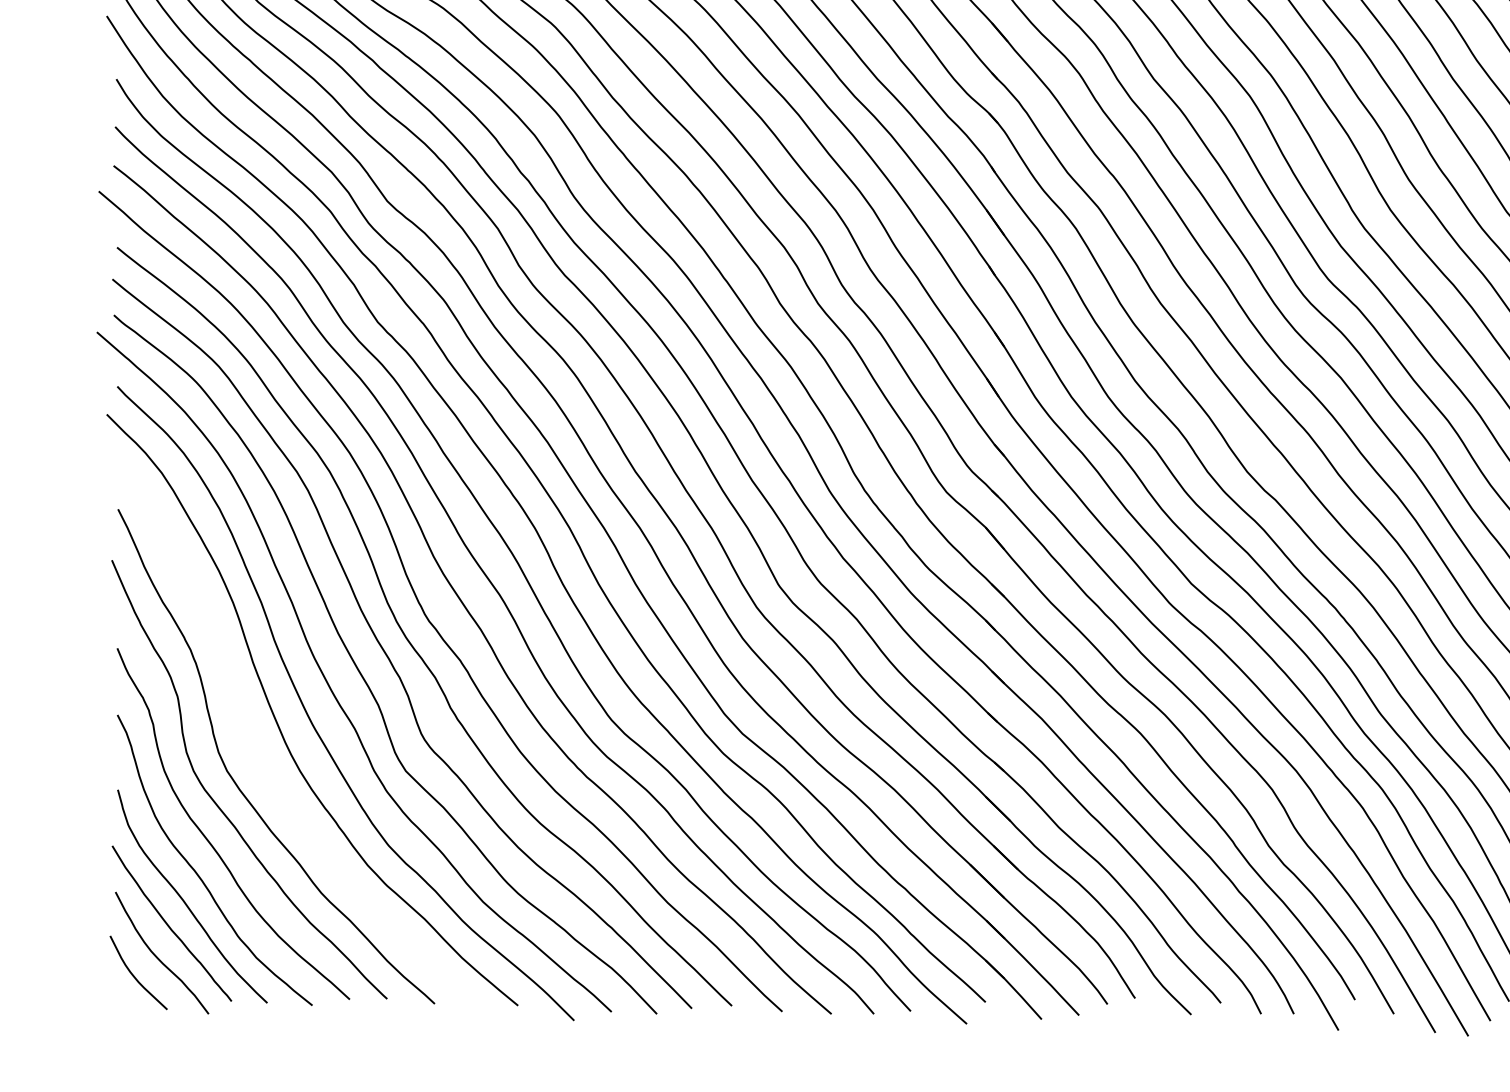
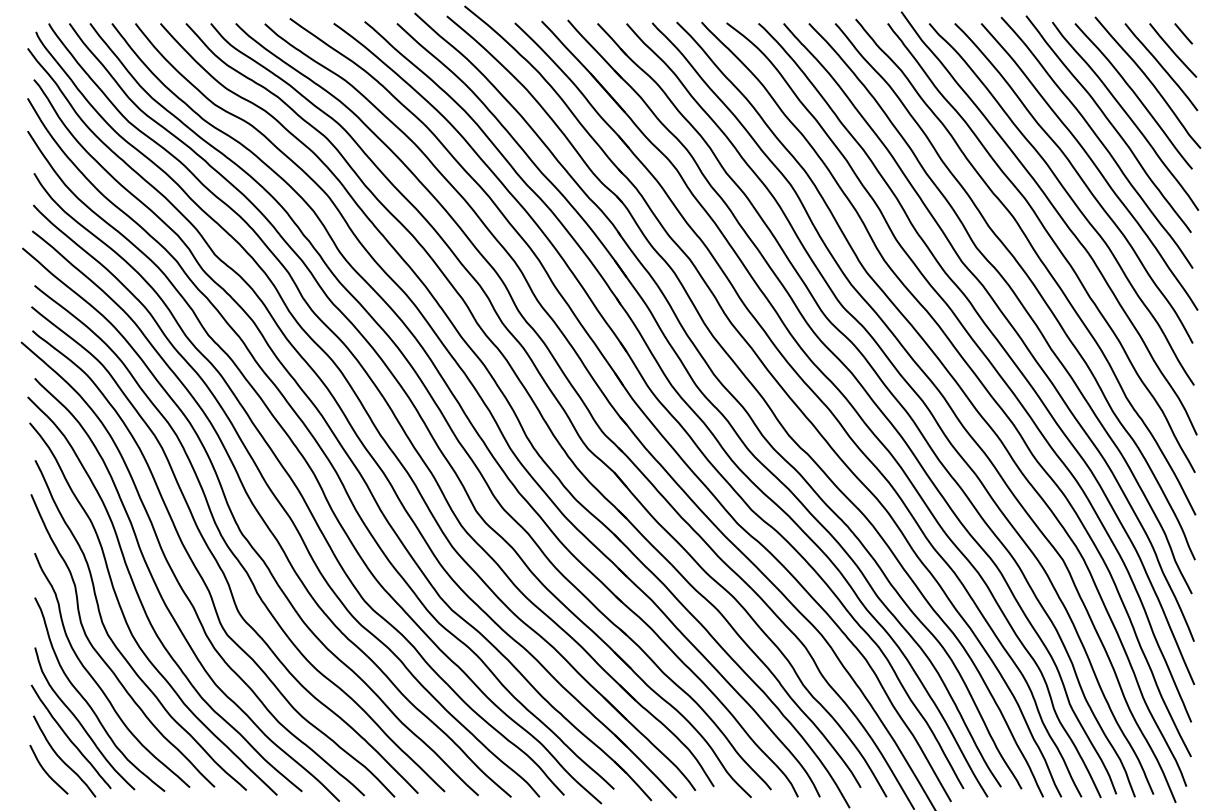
curve: (254, 747) -> (126, 619), added

